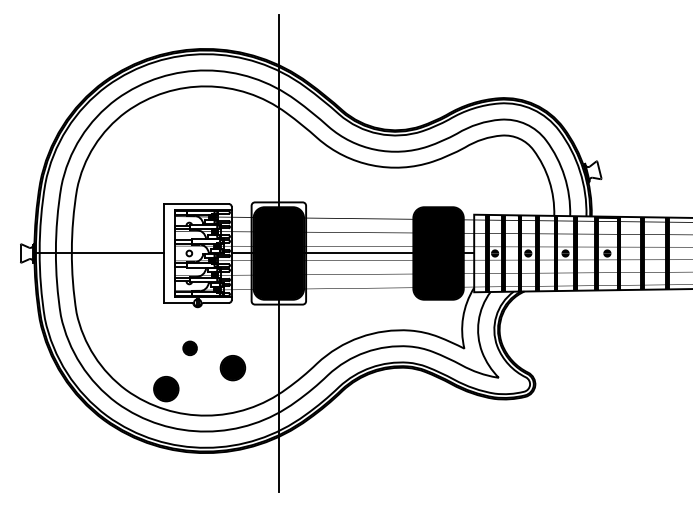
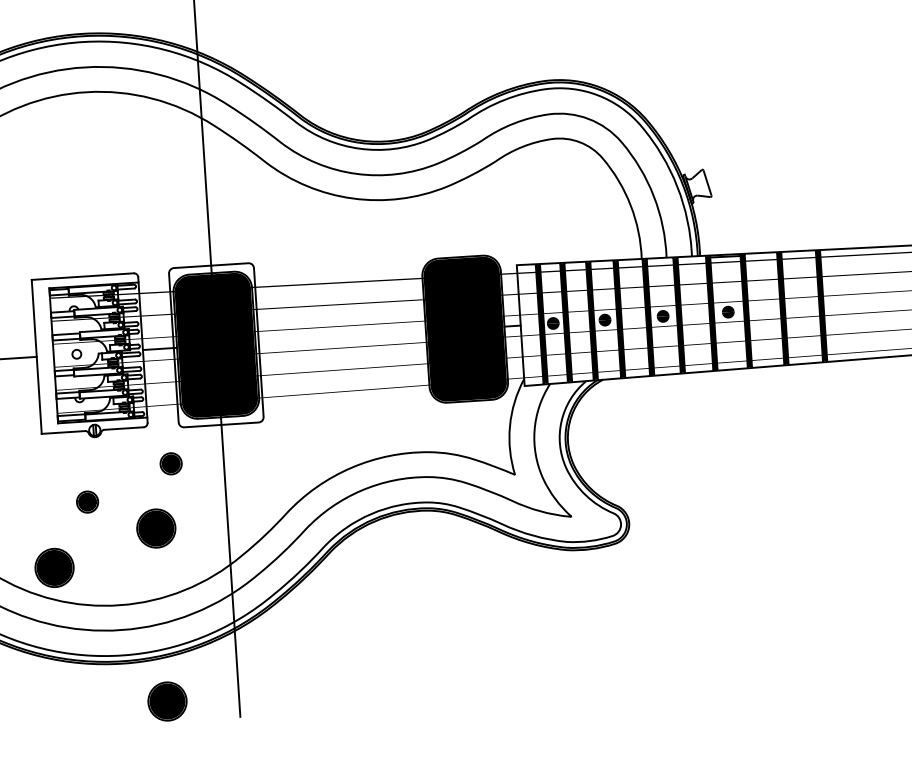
line: (358, 253) -> (340, 337), removed
part: (244, 327) -> (170, 464), added
part: (232, 479) -> (166, 702), added

